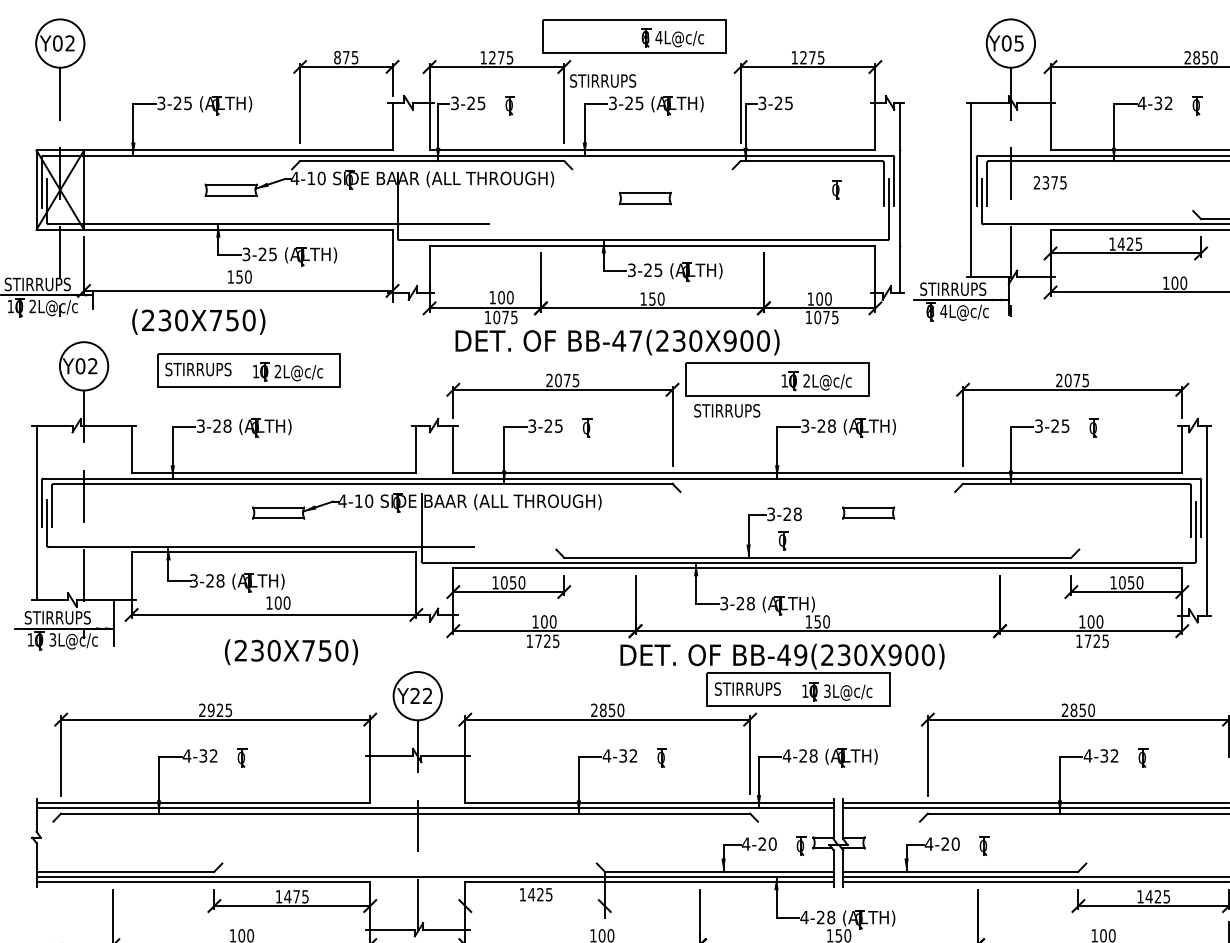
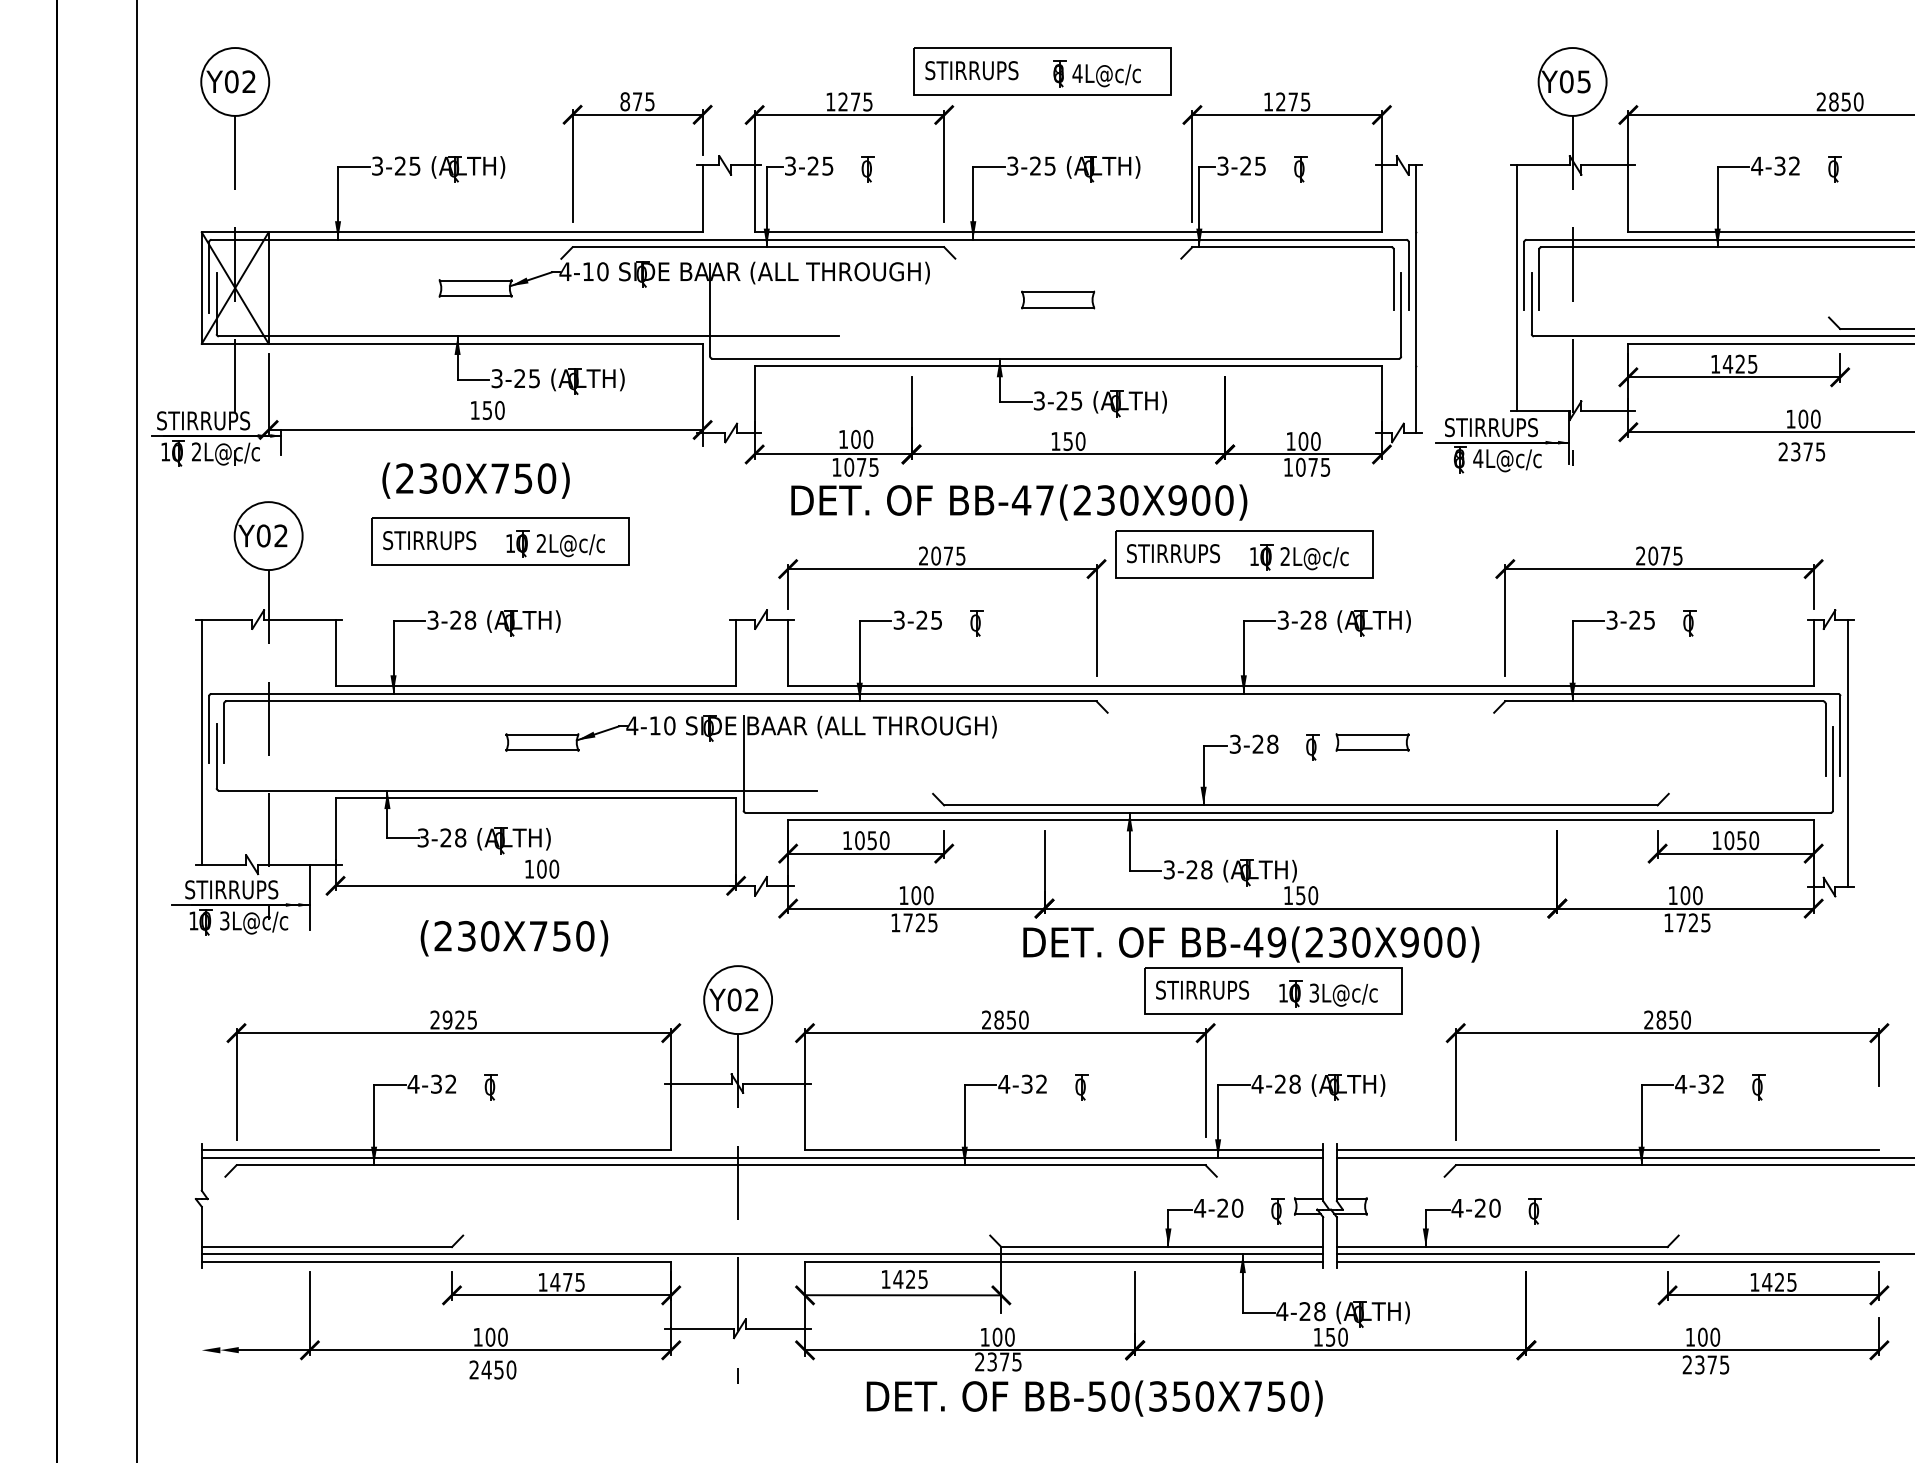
text: (602, 80) -> (971, 70), moved
text: (1049, 182) -> (1801, 451), moved
part: (836, 190) -> (1300, 169), moved
text: (198, 321) -> (475, 480), moved
text: (727, 410) -> (1173, 553), moved
part: (783, 540) -> (1312, 747), moved
text: (291, 652) -> (514, 938), moved
text: (415, 695) -> (734, 999), Y22 -> Y02
line: (535, 906) -> (903, 1295), added

